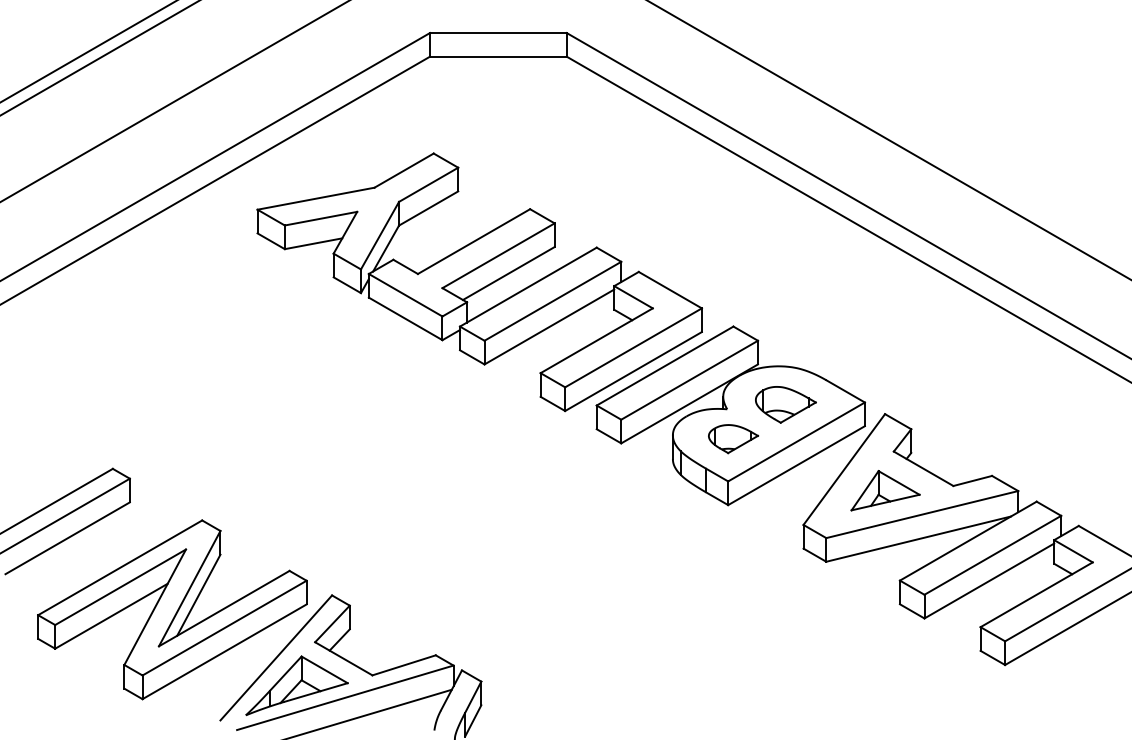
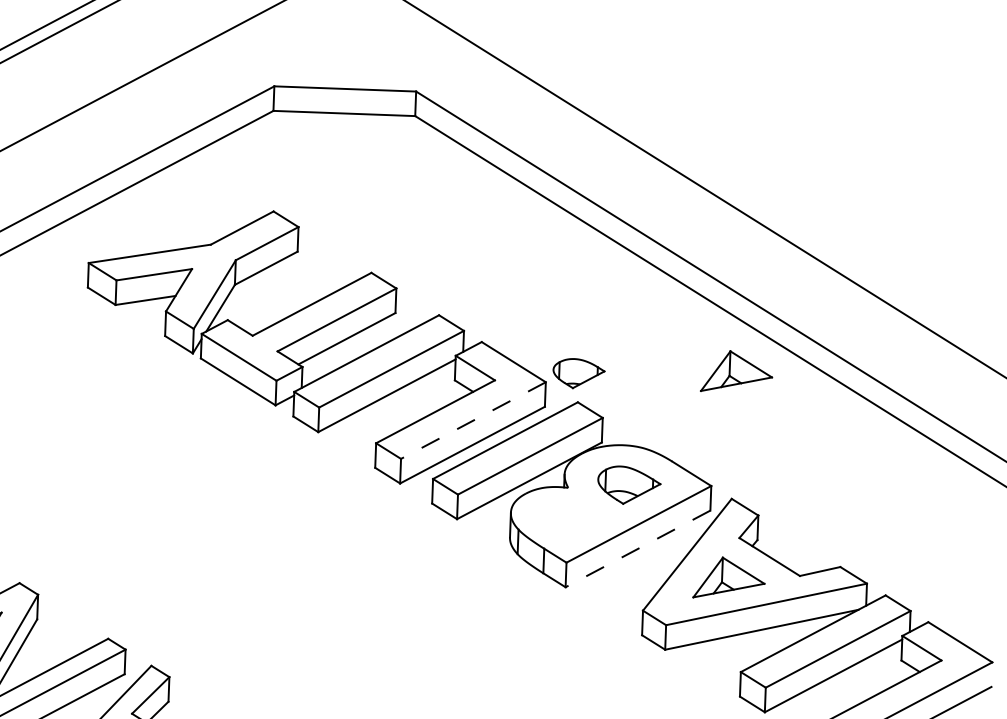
part: (885, 291) -> (736, 371), added
line: (633, 347) -> (473, 420), solid -> dashed
part: (733, 439) -> (578, 374), moved
line: (796, 465) -> (637, 548), solid -> dashed

